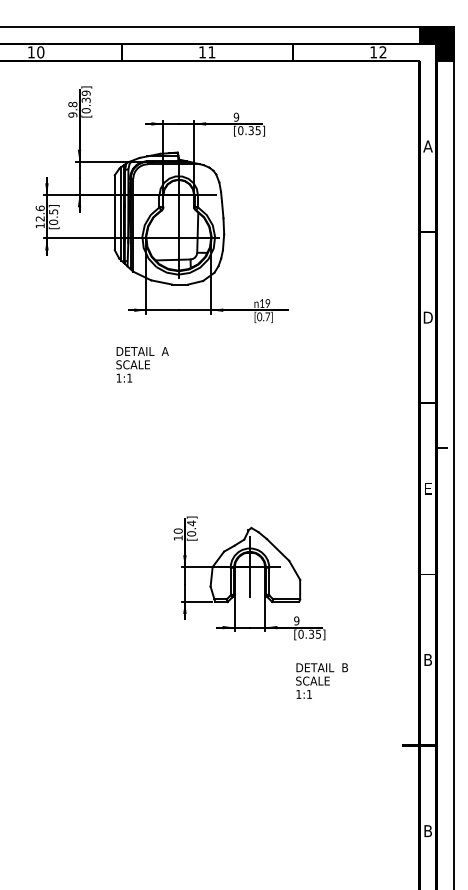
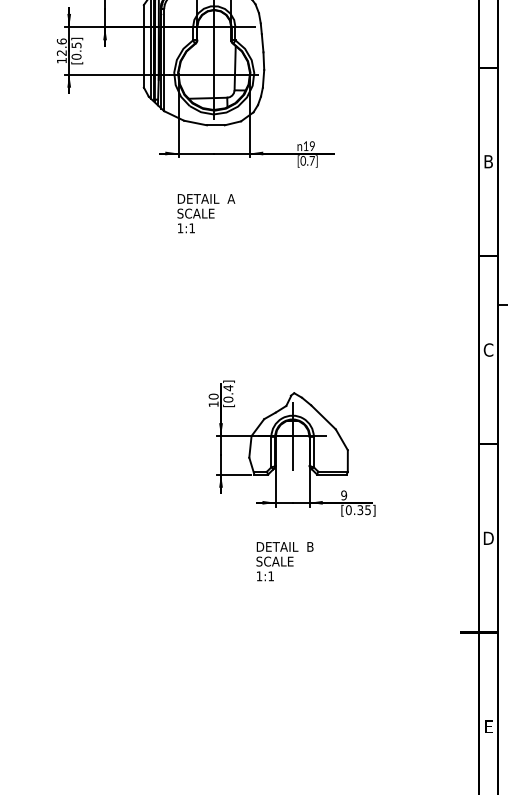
text: (427, 317) -> (487, 161), D -> B
text: (142, 364) -> (206, 213), moved
text: (427, 488) -> (487, 349), E -> C
text: (427, 659) -> (487, 537), B -> D
text: (321, 680) -> (284, 560), moved
text: (427, 831) -> (487, 727), B -> E

